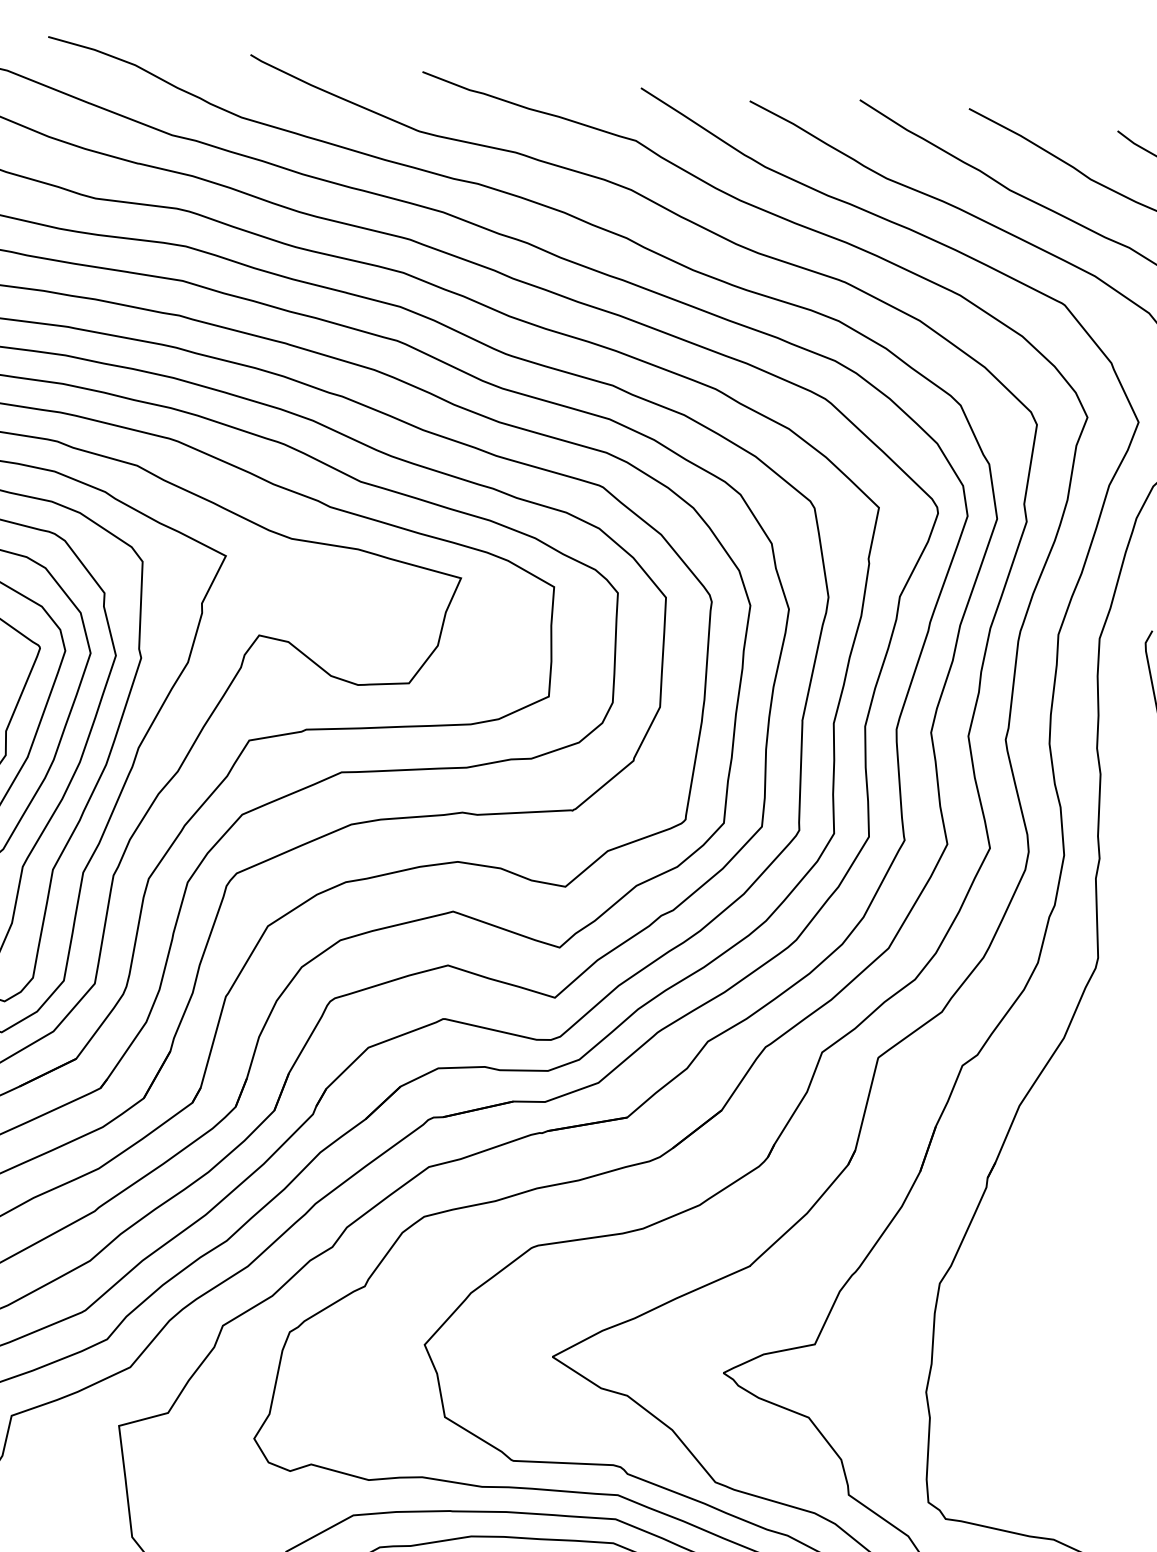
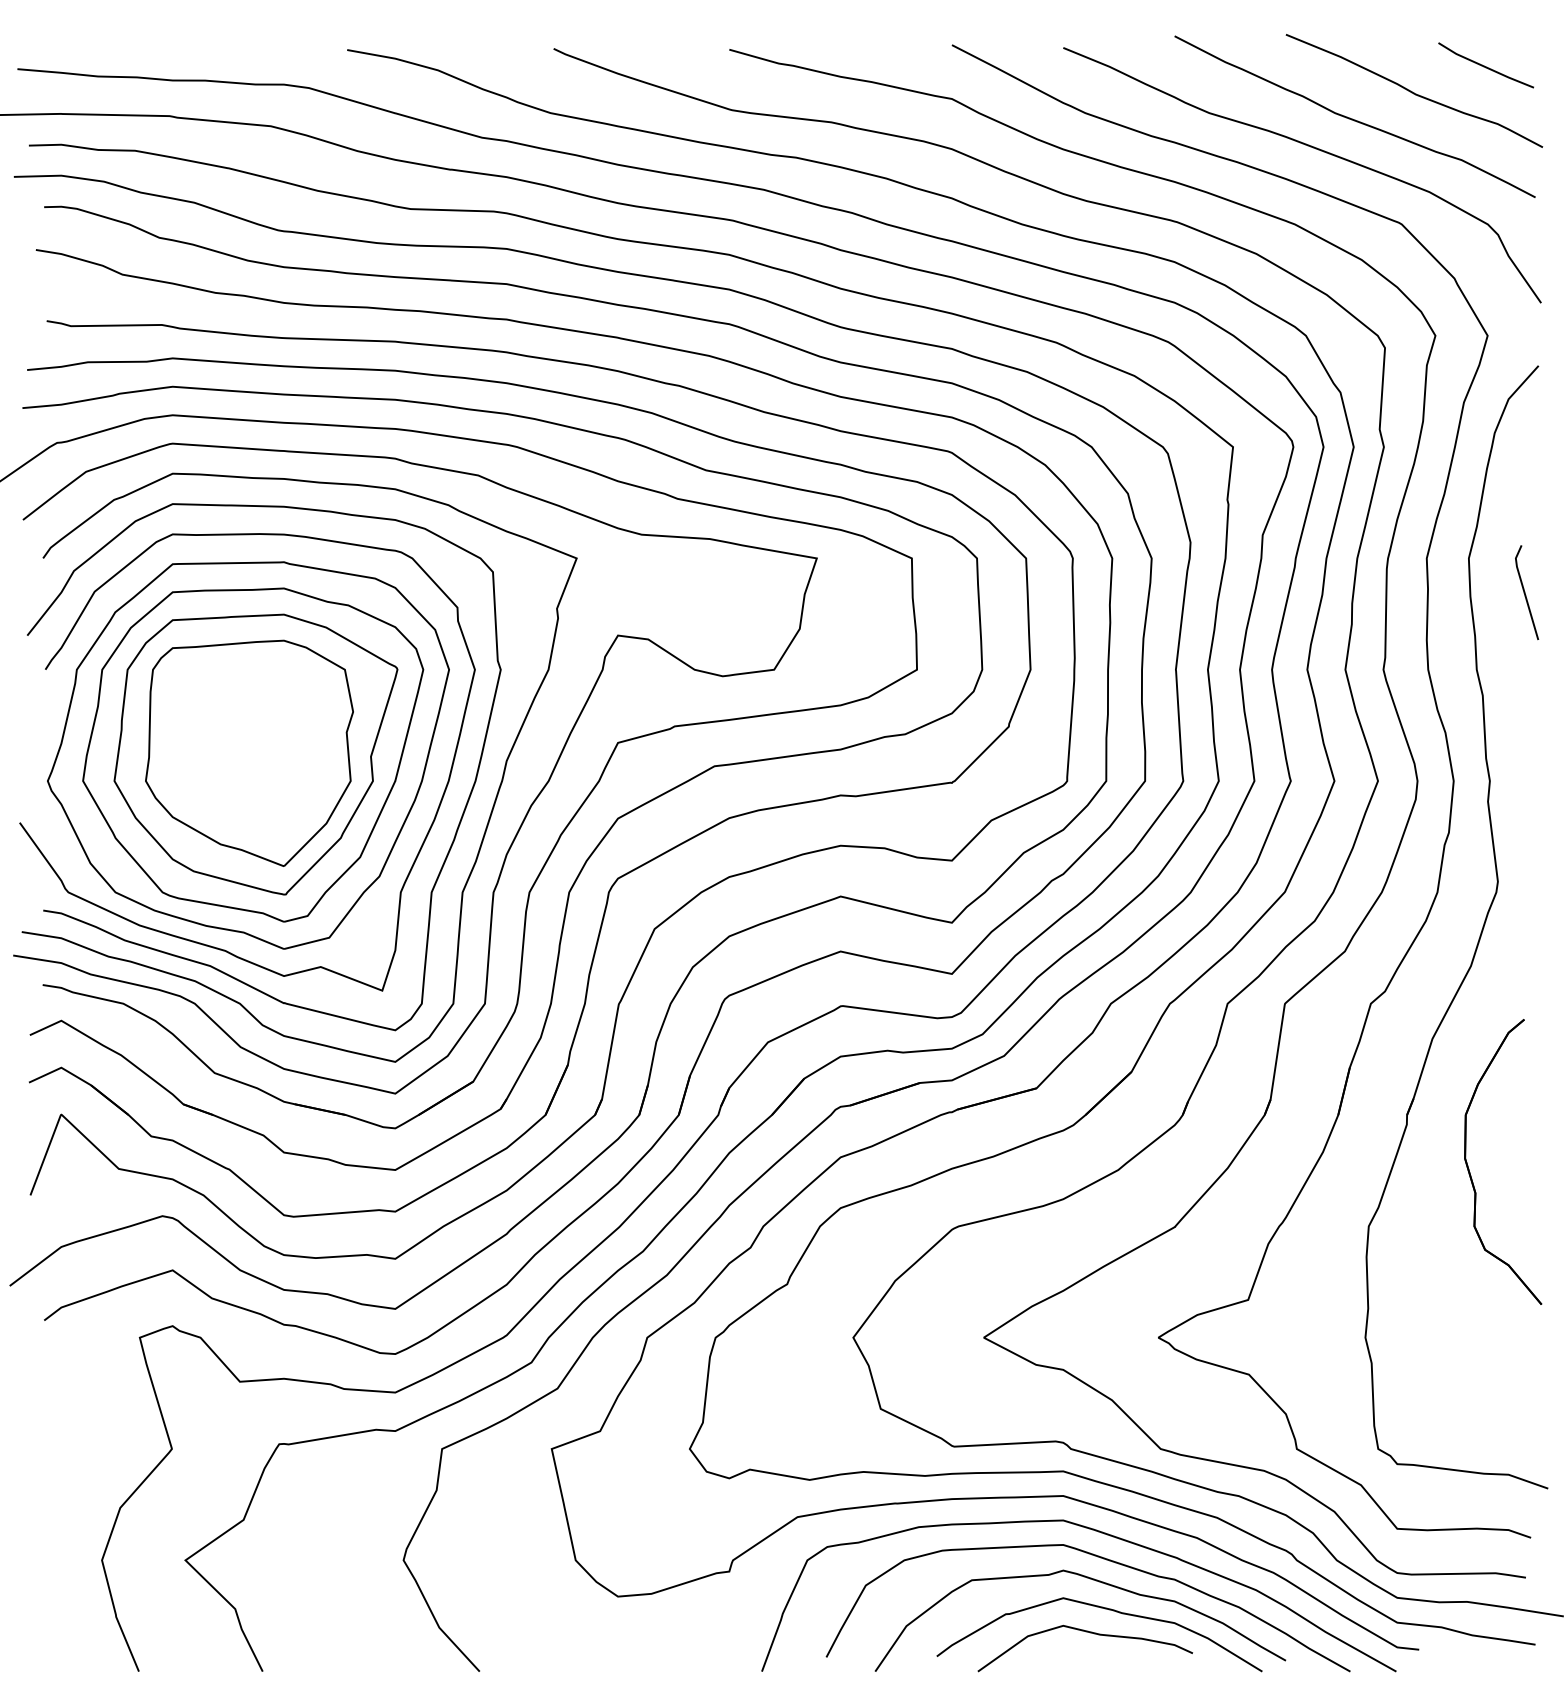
part: (1043, 1236) -> (1469, 1168), added

